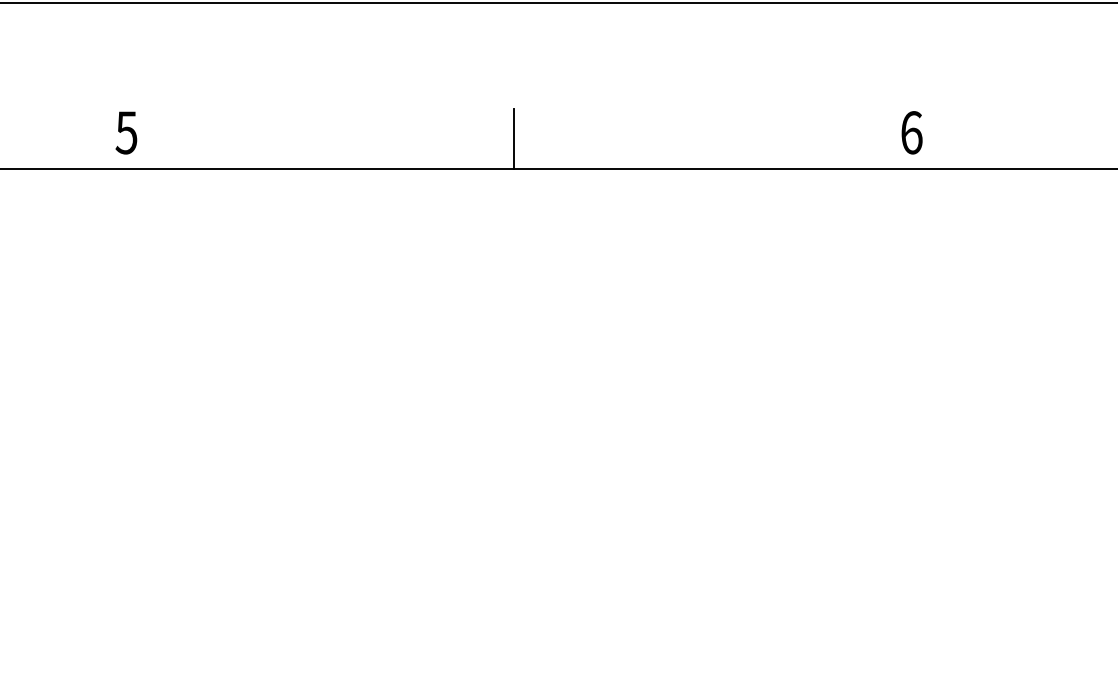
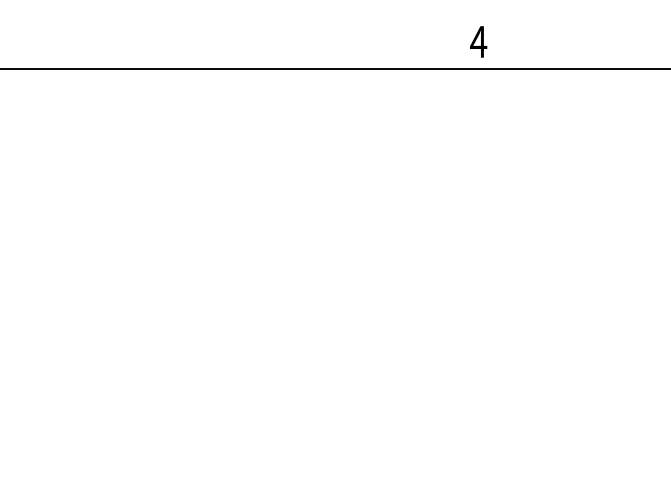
text: (911, 132) -> (478, 41), 6 -> 4
line: (514, 138) -> (181, 46), removed

